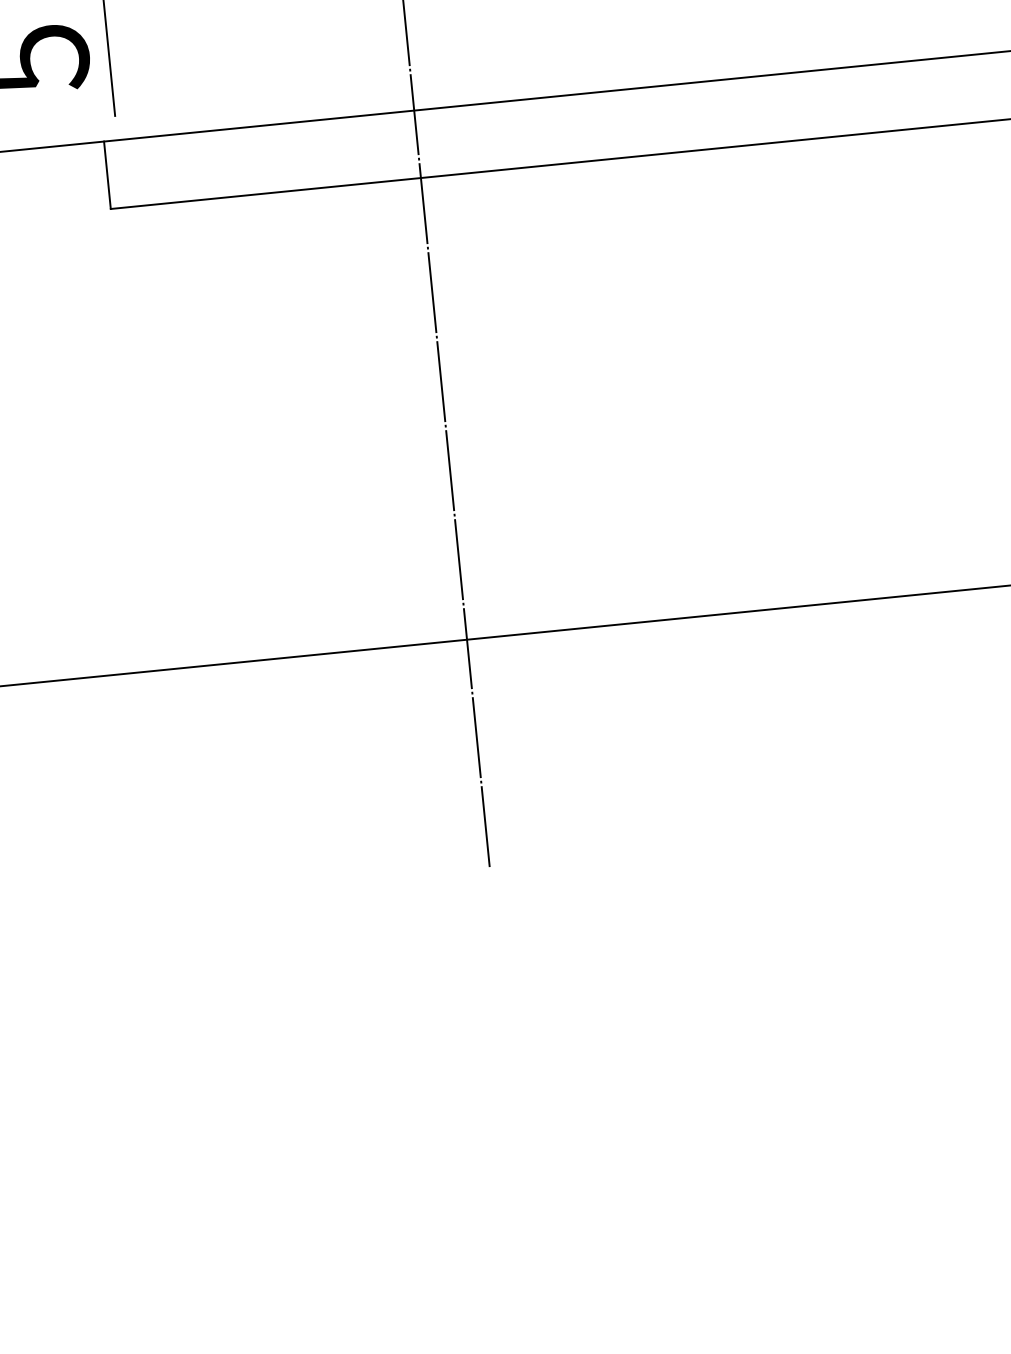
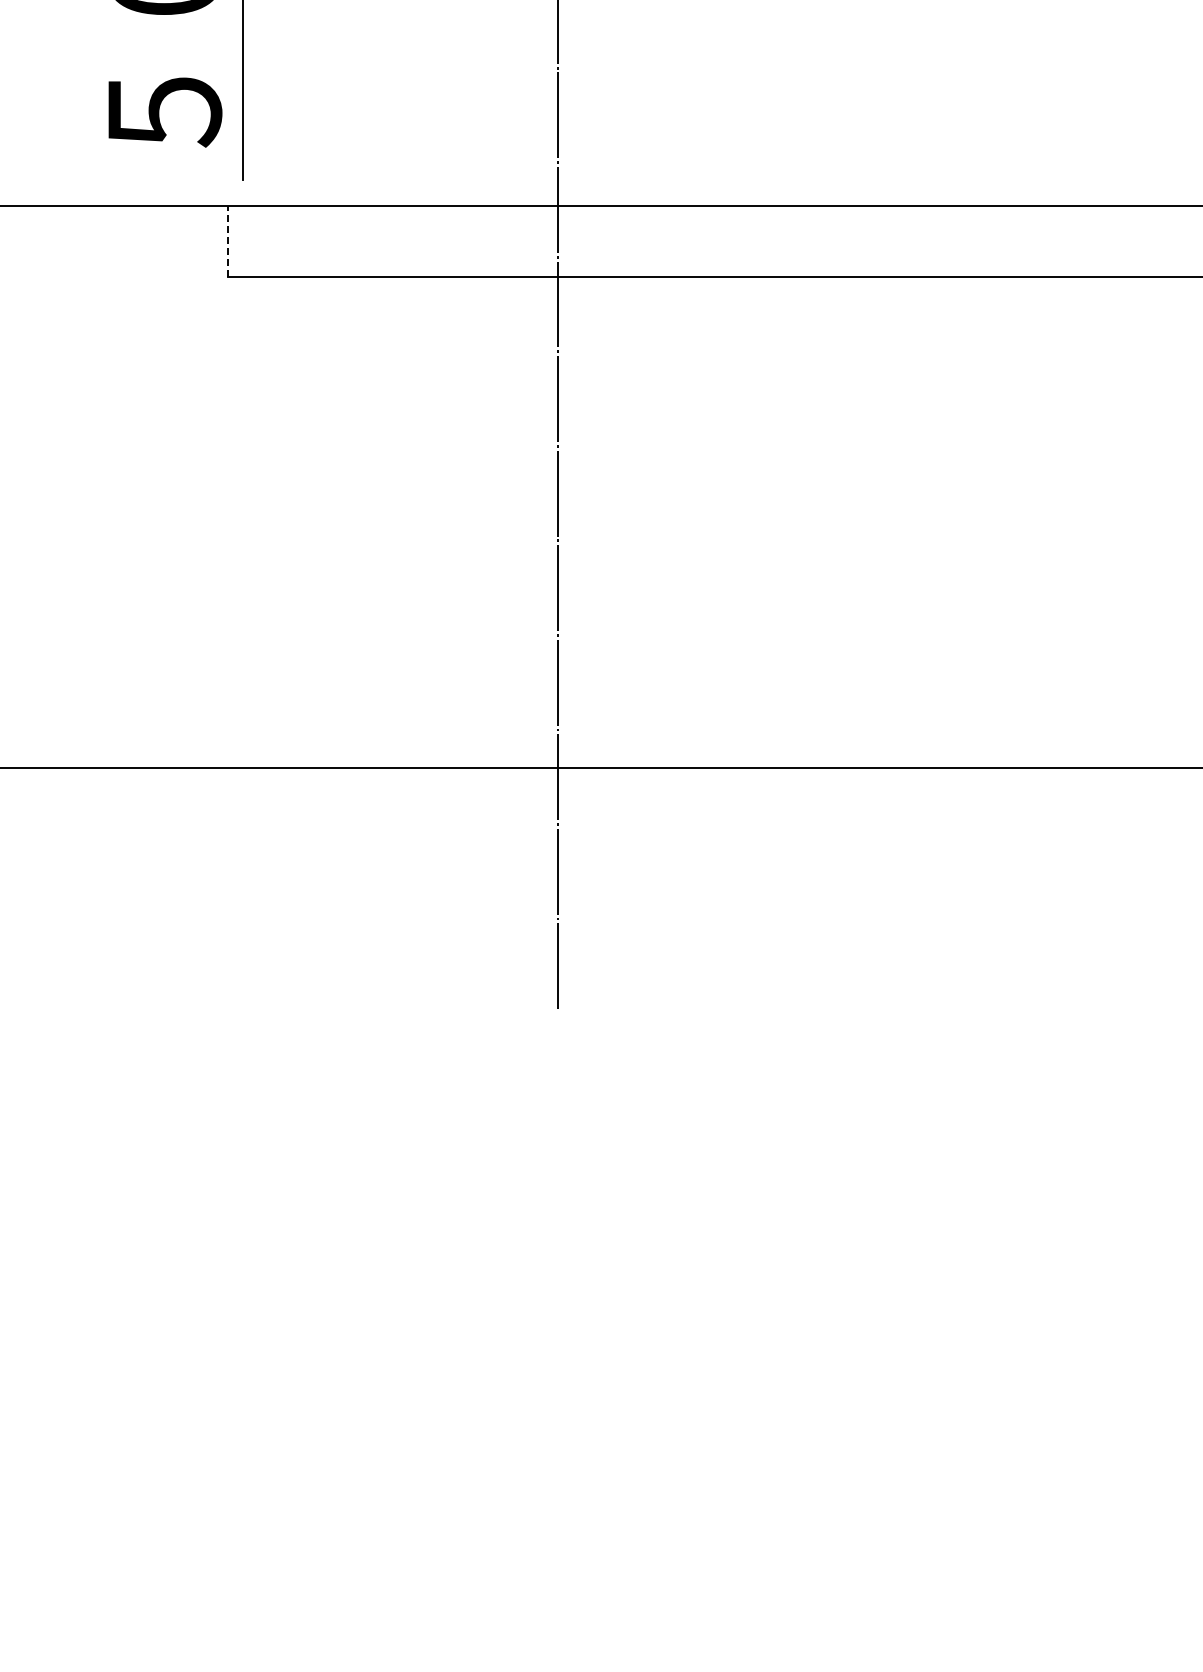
line: (107, 175) -> (228, 241), solid -> dashed

